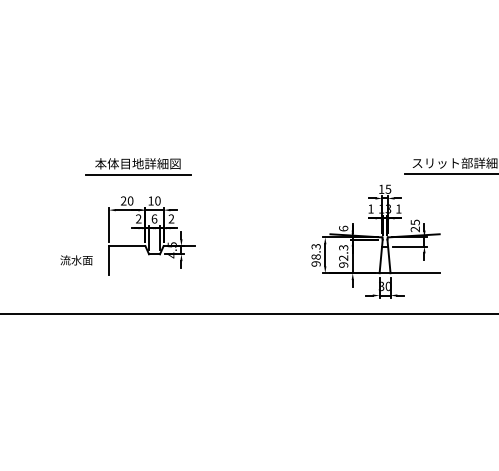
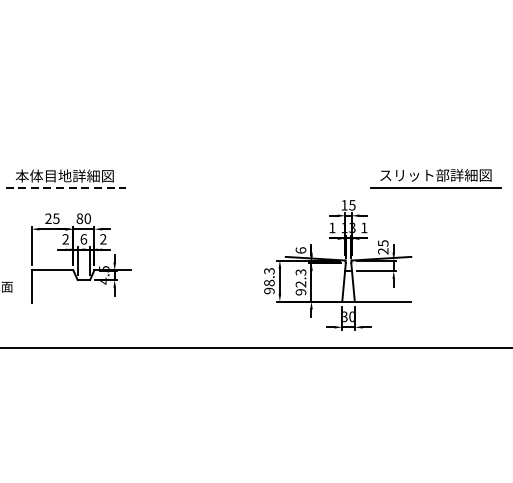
line: (139, 174) -> (66, 188), solid -> dashed
text: (130, 200) -> (56, 218), 20 -> 25
text: (150, 200) -> (79, 218), 10 -> 80

